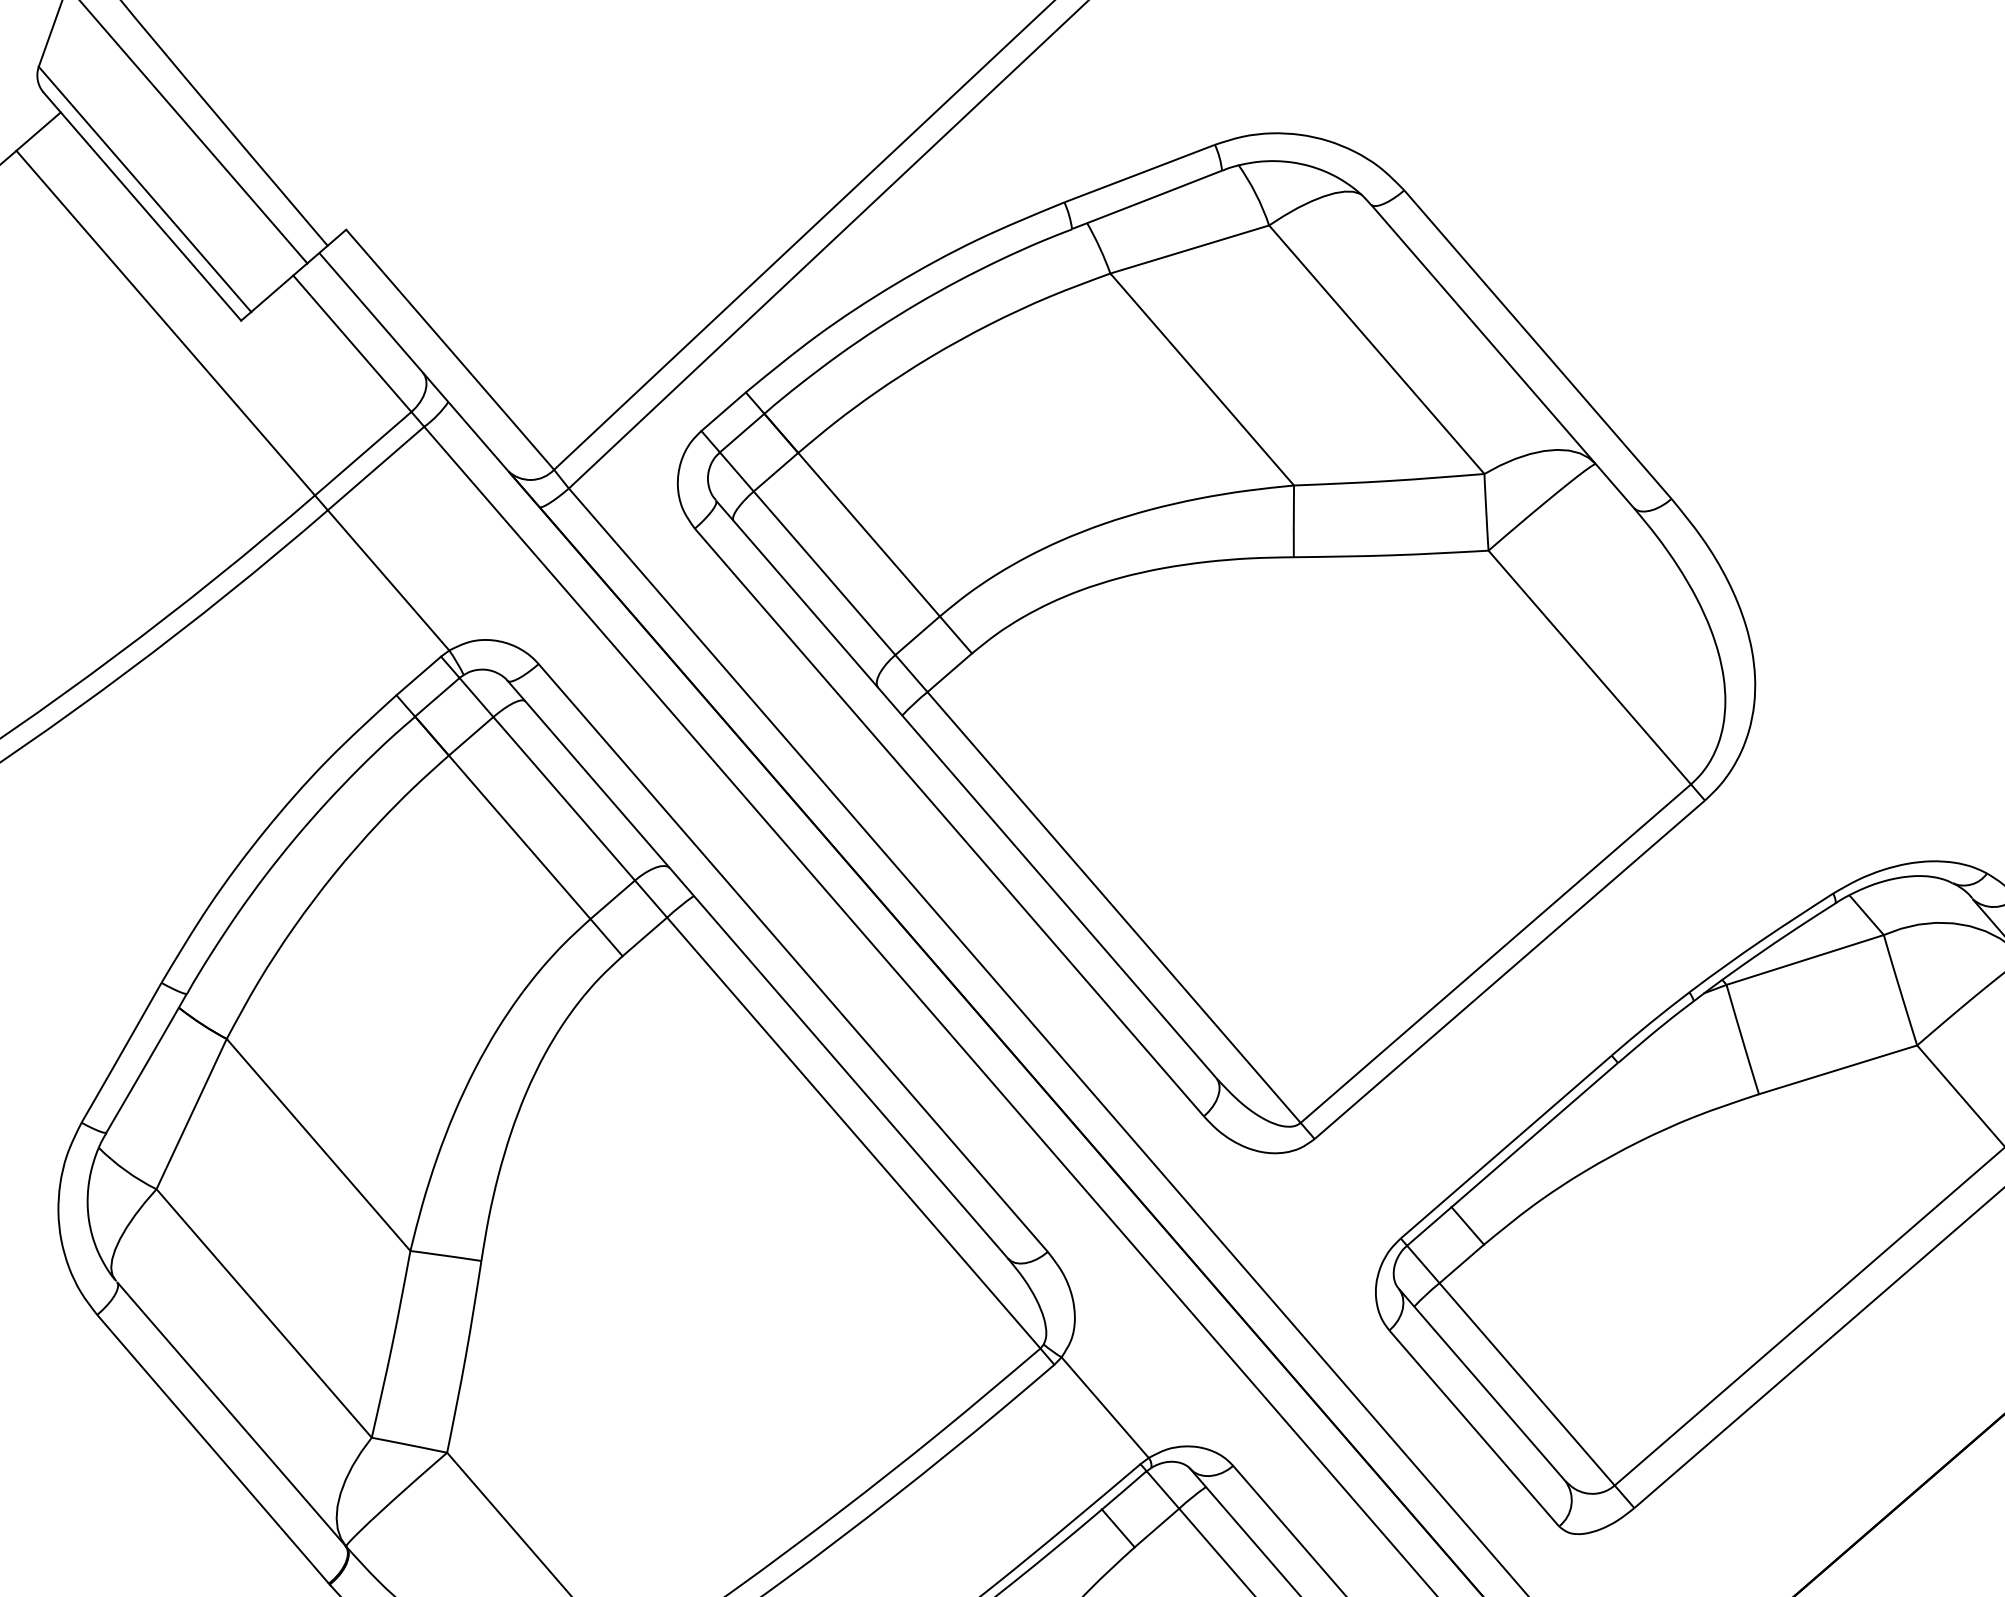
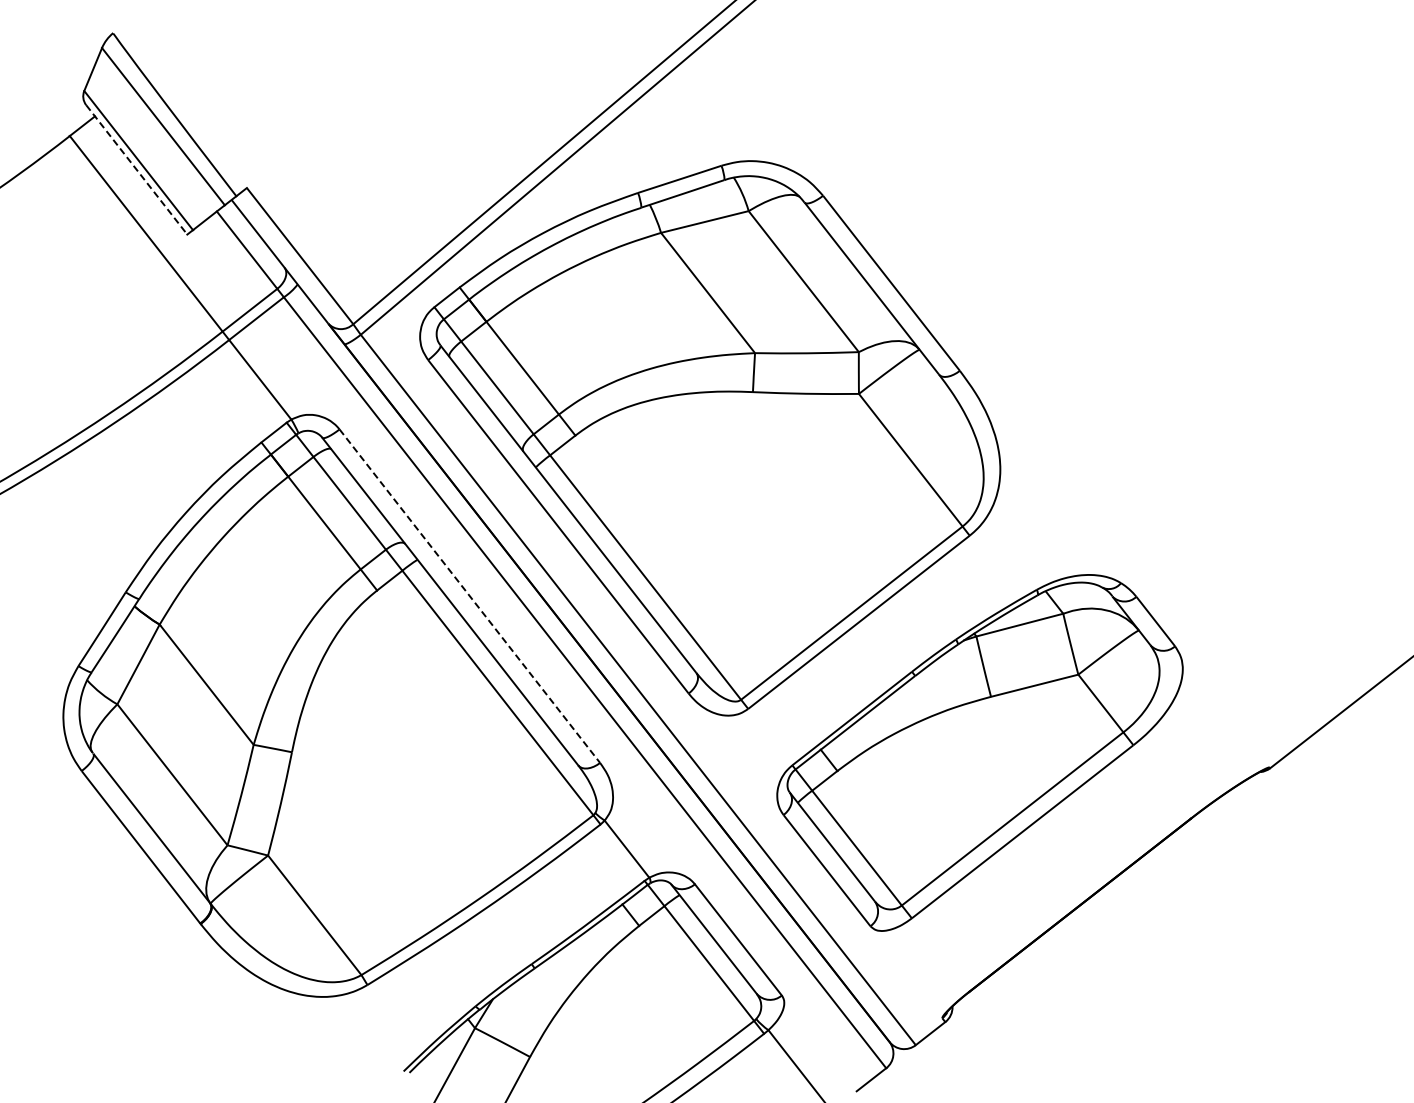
line: (143, 207) -> (137, 170), solid -> dashed
line: (792, 958) -> (469, 596), solid -> dashed

